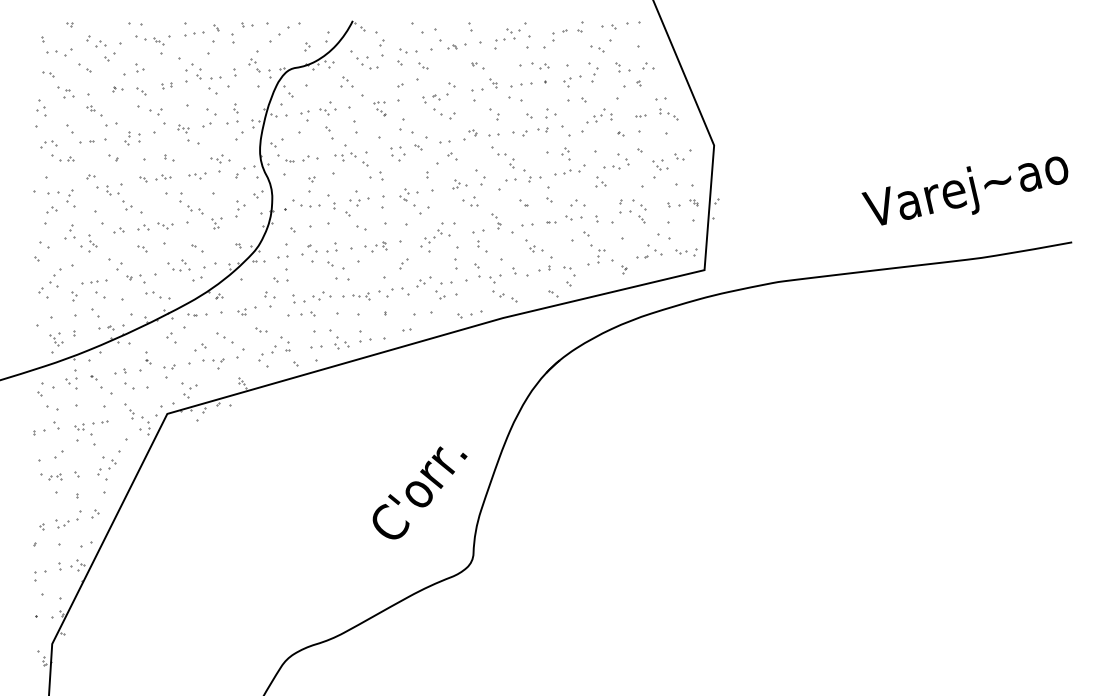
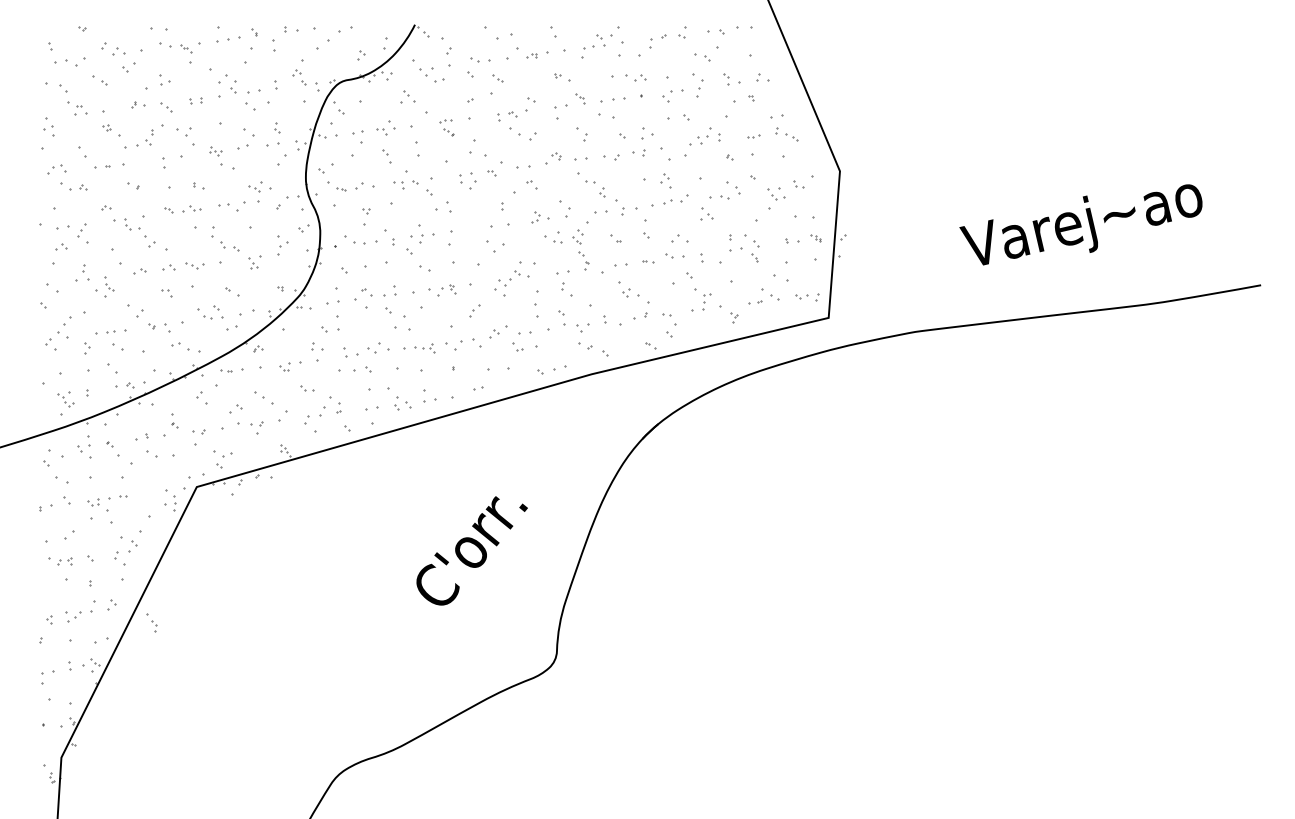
part: (48, 74) -> (56, 87), size x1.6
part: (127, 138) -> (149, 137), moved
part: (197, 175) -> (232, 206), size x1.4
text: (964, 190) -> (1080, 224), moved
part: (404, 194) -> (577, 236), moved
part: (128, 410) -> (151, 622), moved
text: (419, 492) -> (471, 550), moved

